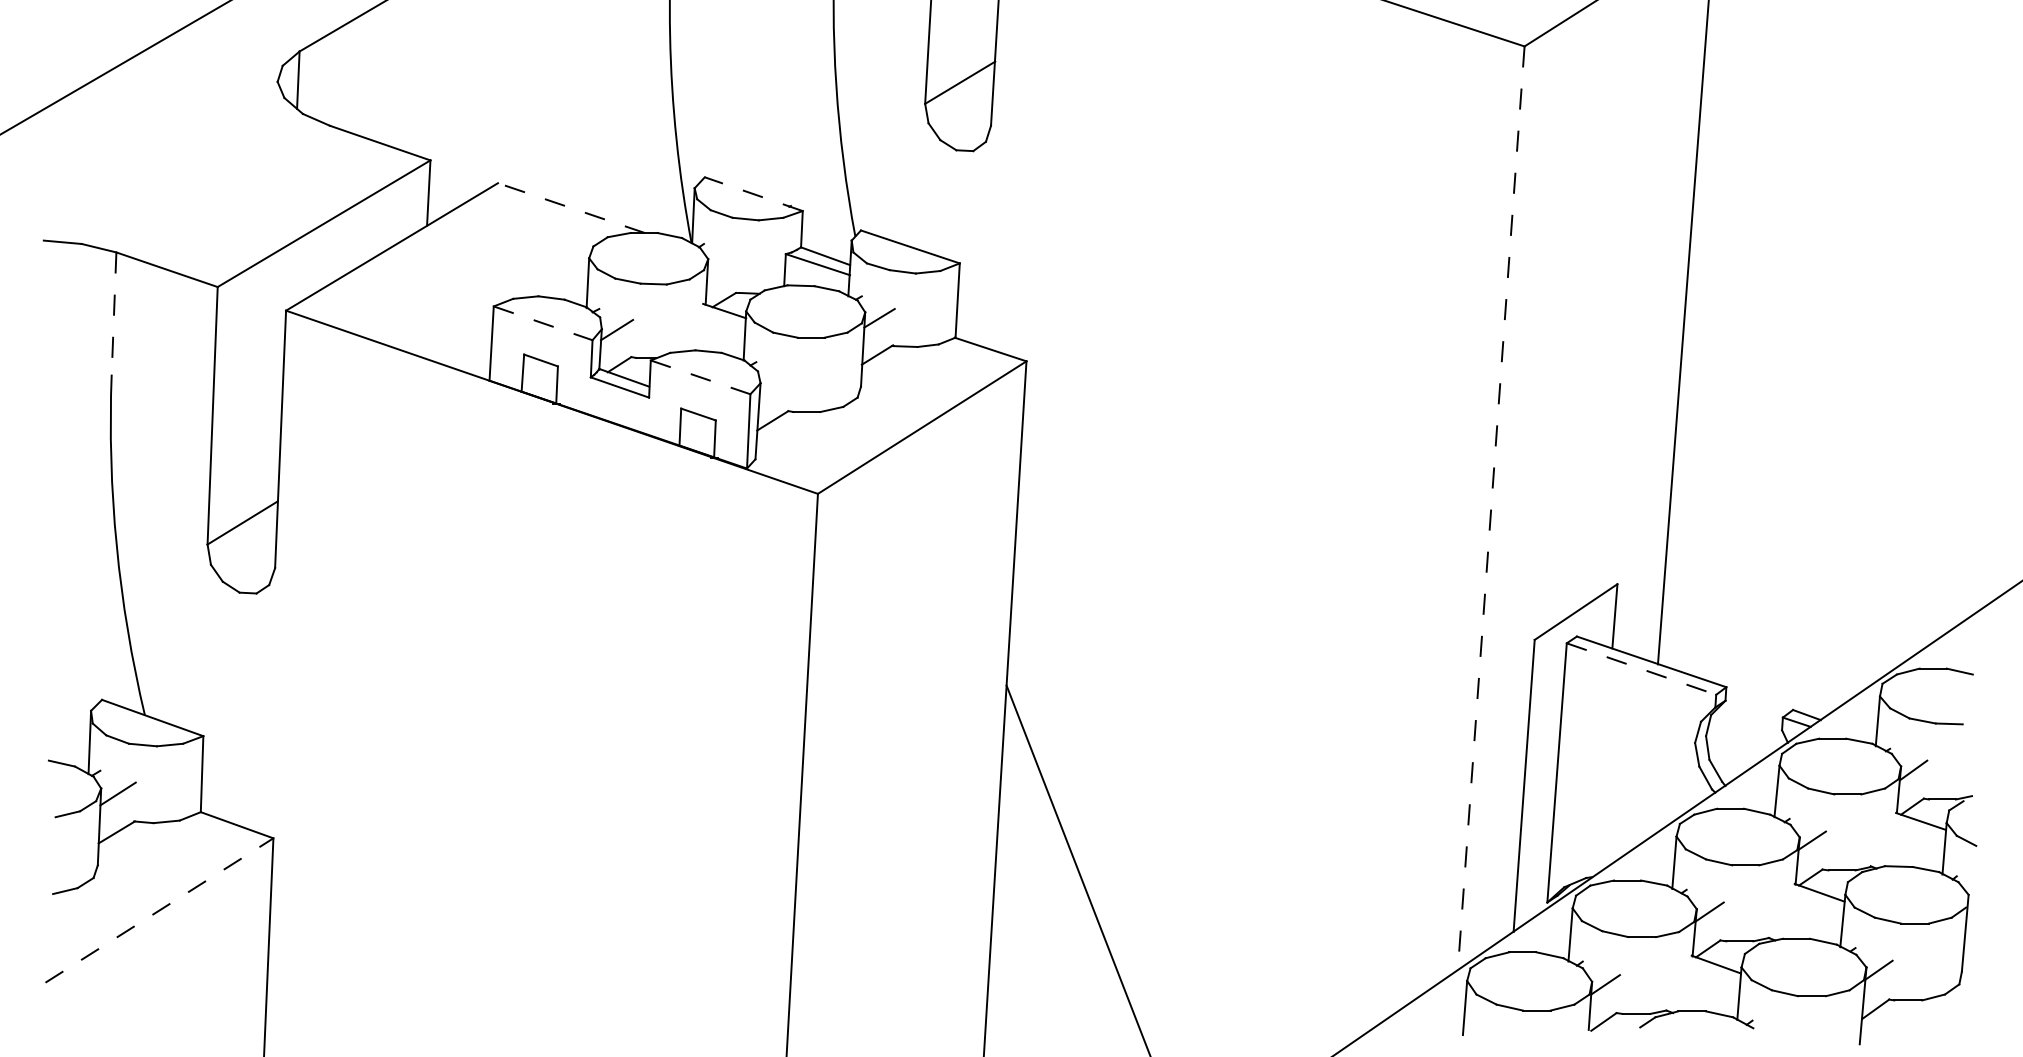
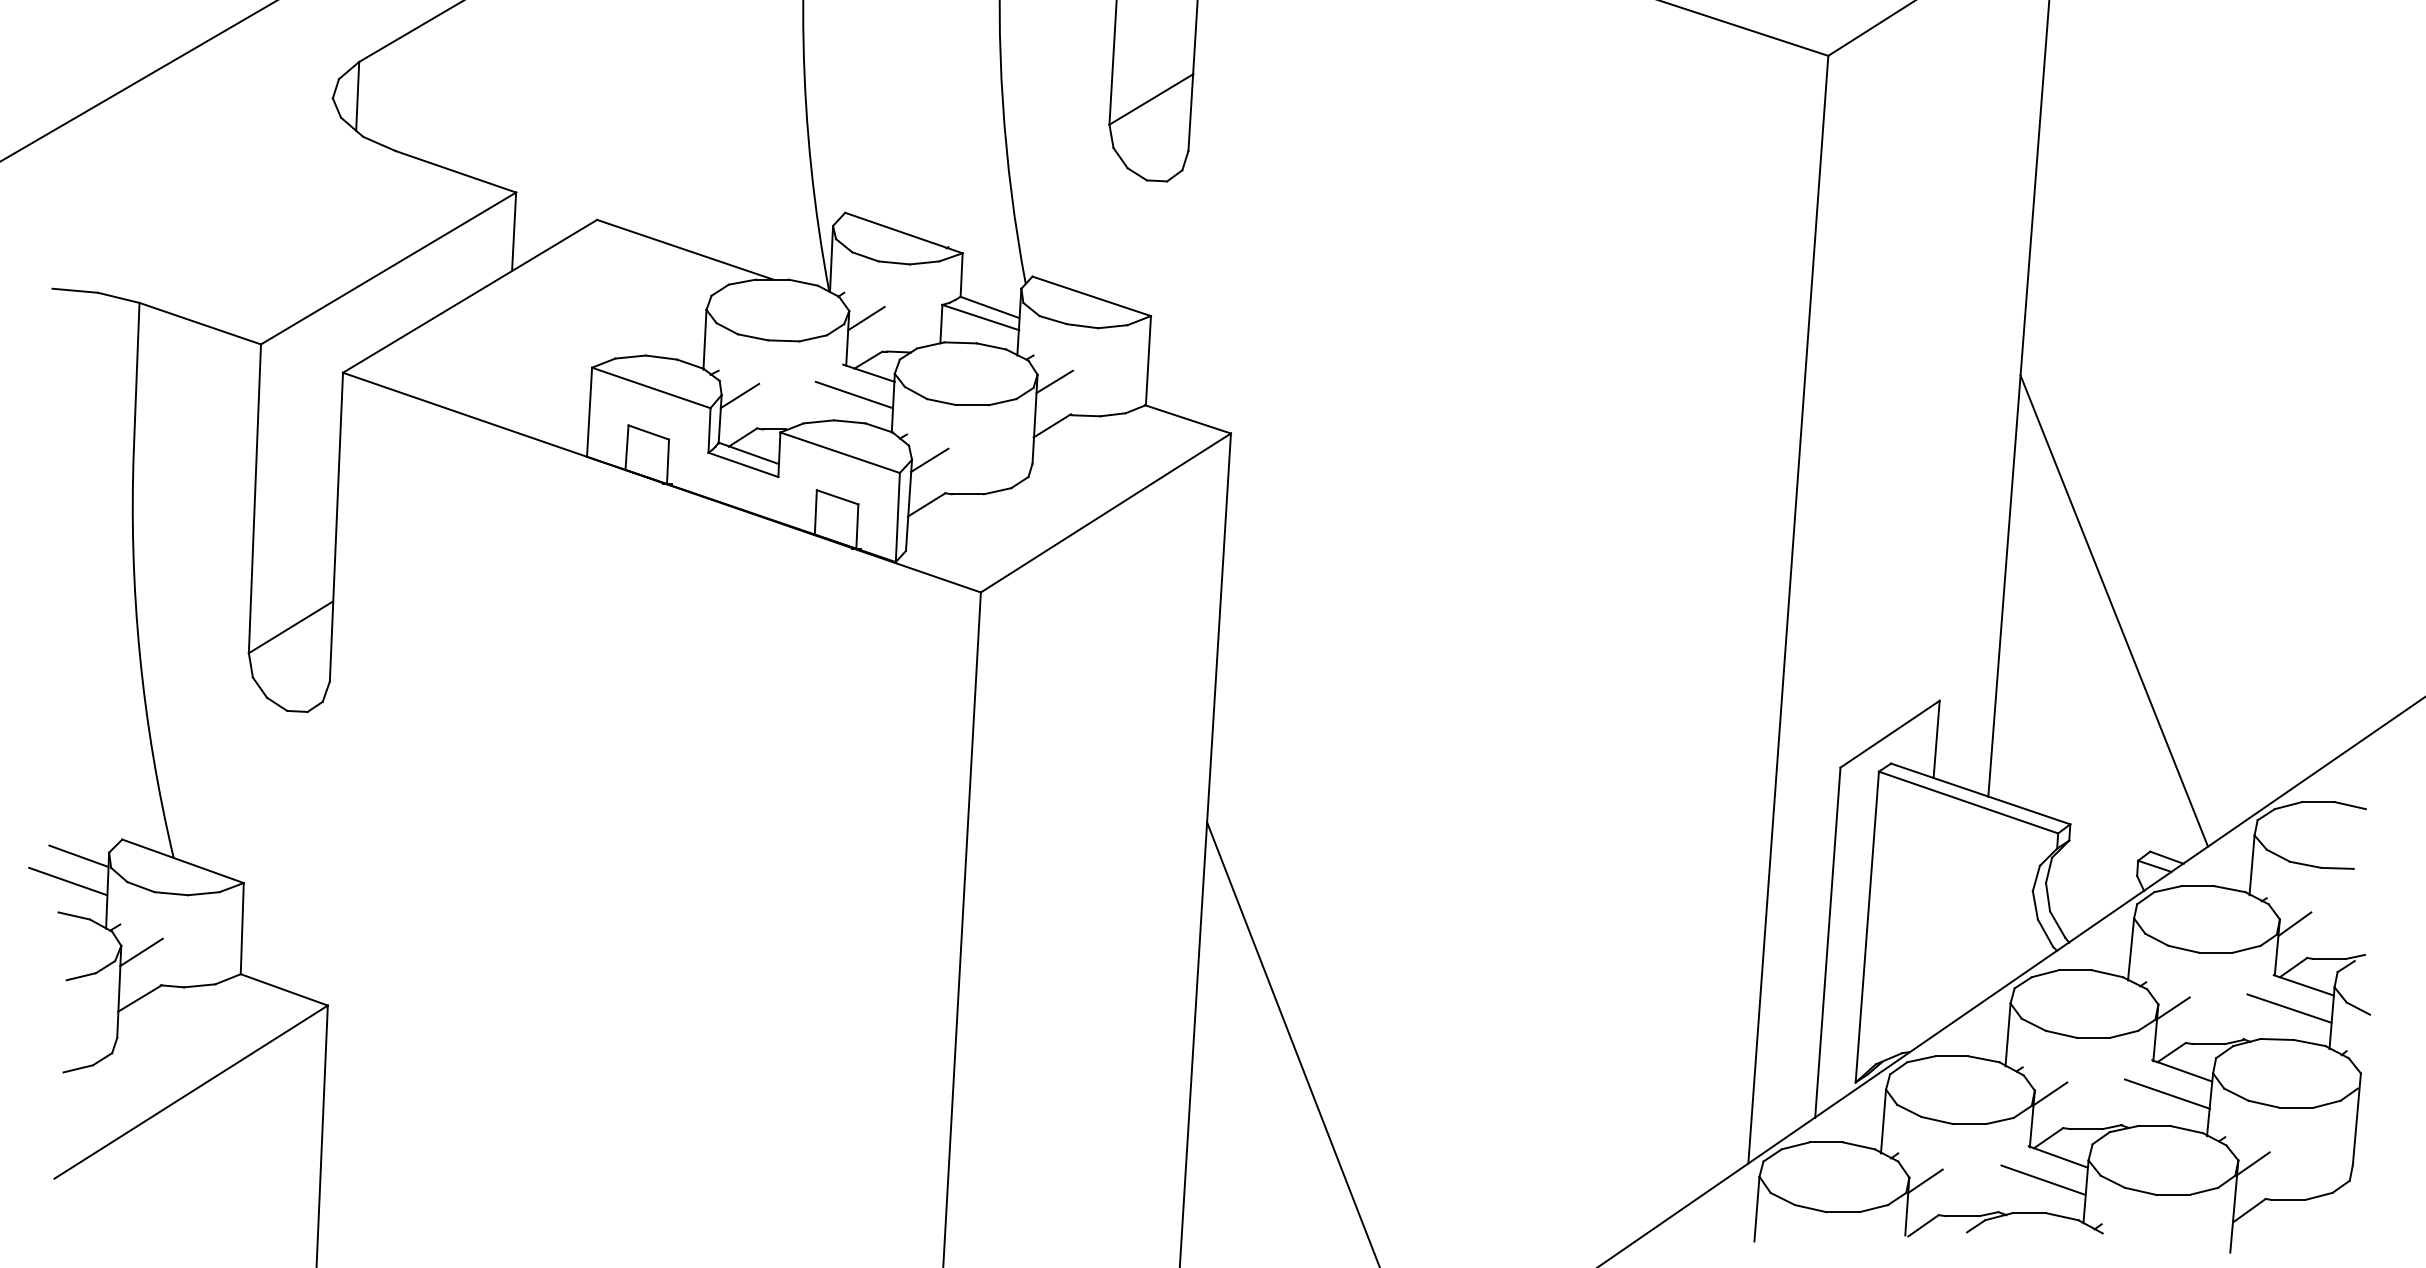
line: (753, 194) -> (903, 233), dashed -> solid
line: (571, 208) -> (685, 250), dashed -> solid
line: (722, 265) -> (866, 318), added
line: (114, 314) -> (137, 377), dashed -> solid
line: (543, 323) -> (651, 388), dashed -> solid
line: (712, 329) -> (854, 395), added
line: (700, 377) -> (840, 452), dashed -> solid
line: (774, 383) -> (928, 460), added
line: (1491, 508) -> (1788, 610), dashed -> solid
line: (1762, 508) -> (2113, 610), added
line: (1641, 669) -> (1968, 803), dashed -> solid
line: (65, 713) -> (78, 855), added
line: (56, 734) -> (67, 881), added
line: (1909, 840) -> (2289, 1008), added
line: (159, 910) -> (191, 1092), dashed -> solid
line: (1806, 911) -> (2166, 1093), added
line: (1703, 983) -> (2042, 1179), added

